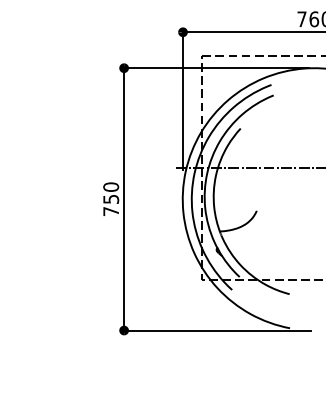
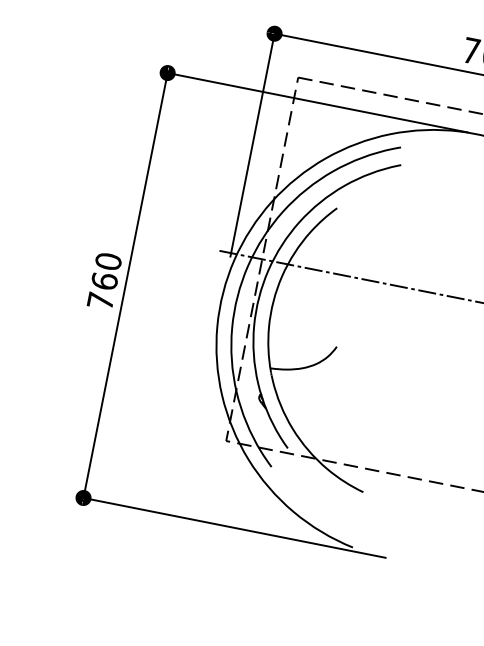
text: (111, 199) -> (105, 281), 750 -> 760

